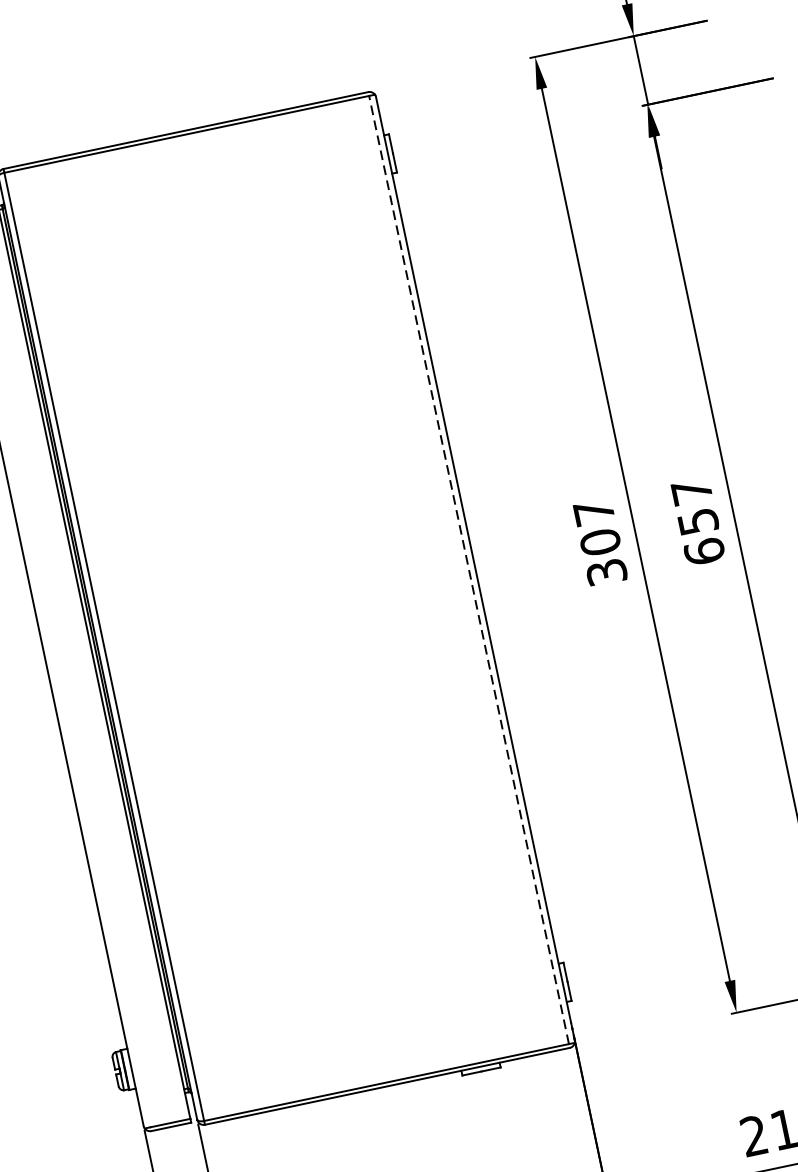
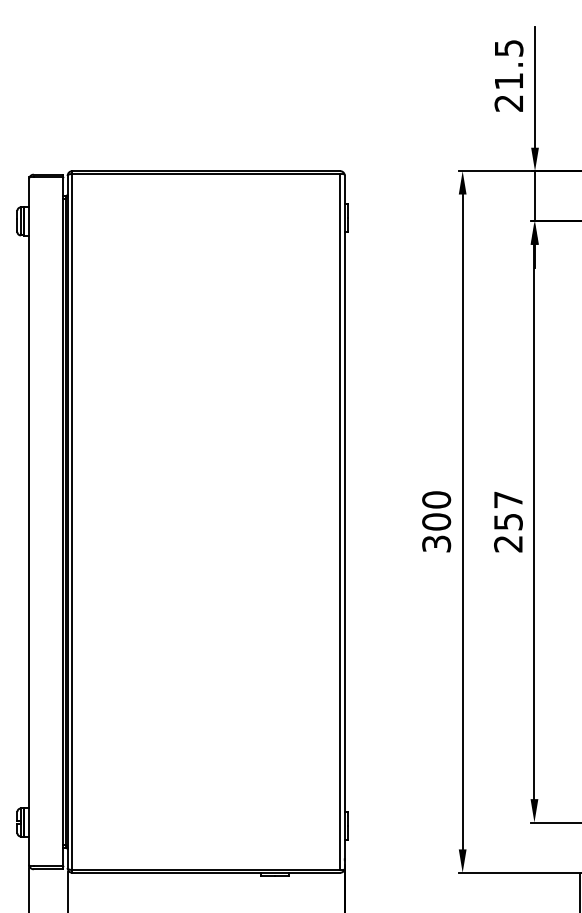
text: (593, 511) -> (436, 499), 307 -> 300
text: (704, 551) -> (508, 543), 657 -> 257
line: (469, 569) -> (340, 521), dashed -> solid

